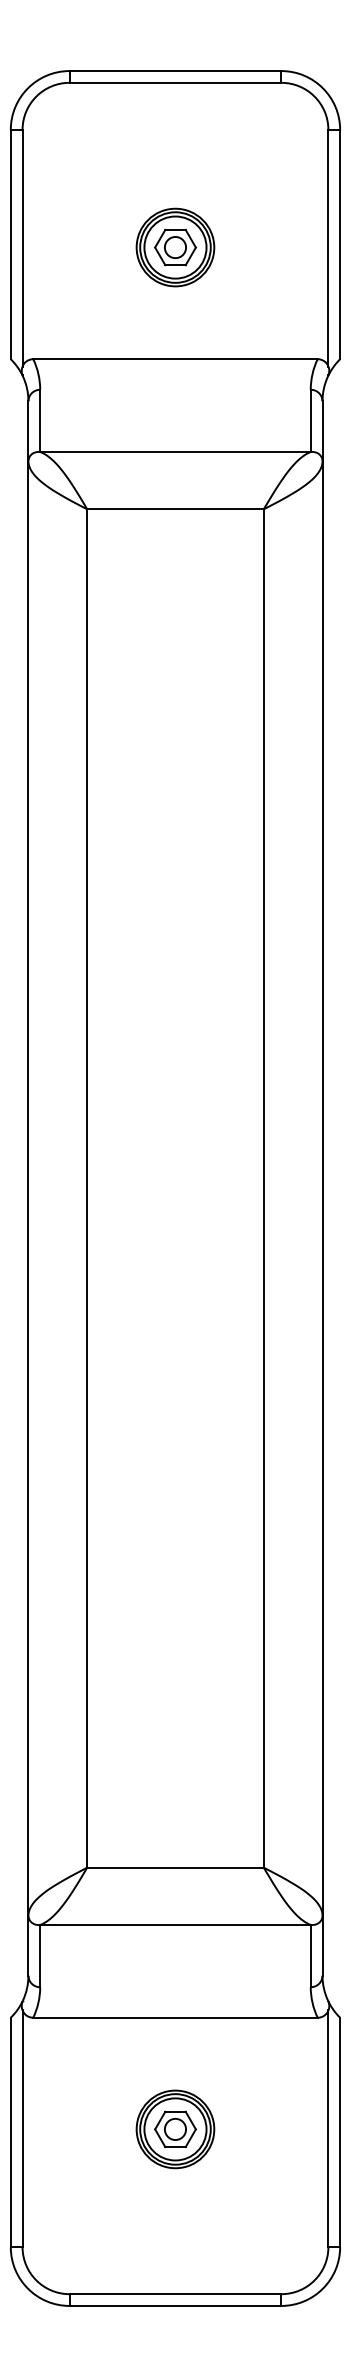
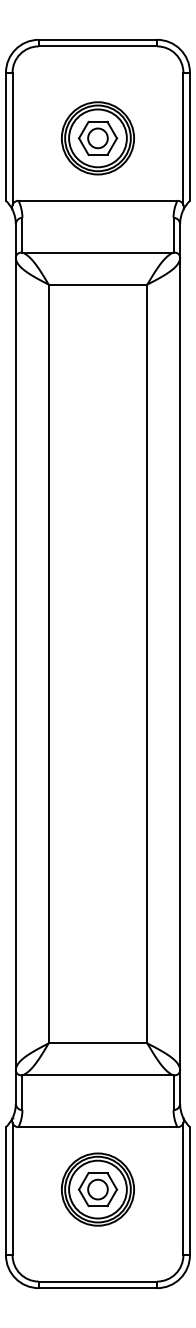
part: (174, 247) -> (97, 138), size x1.67
part: (174, 2129) -> (97, 1189), size x1.67

